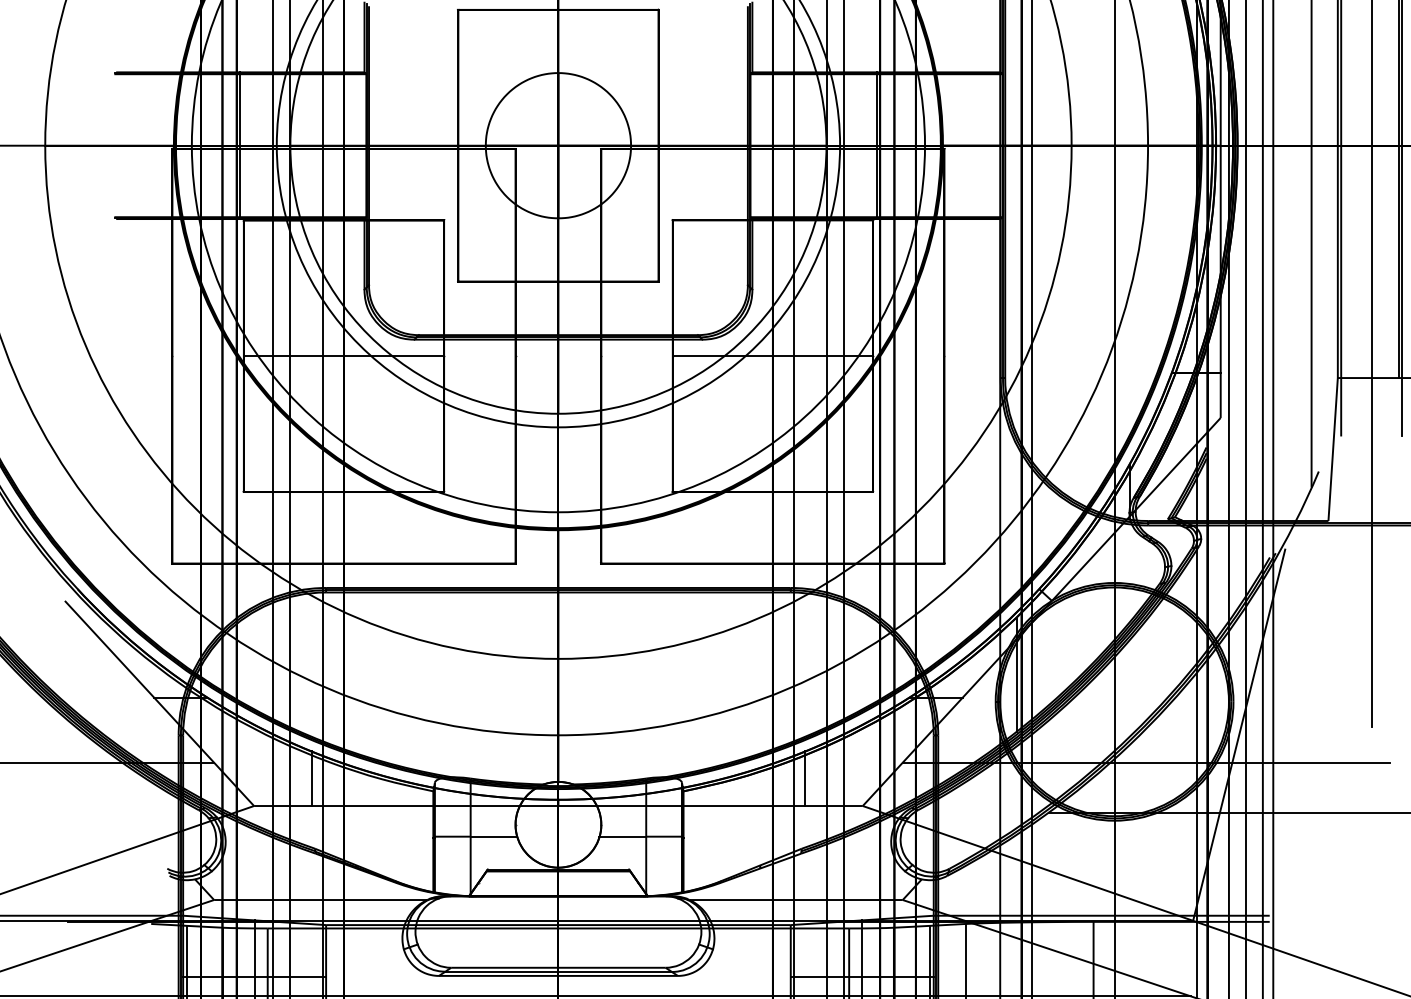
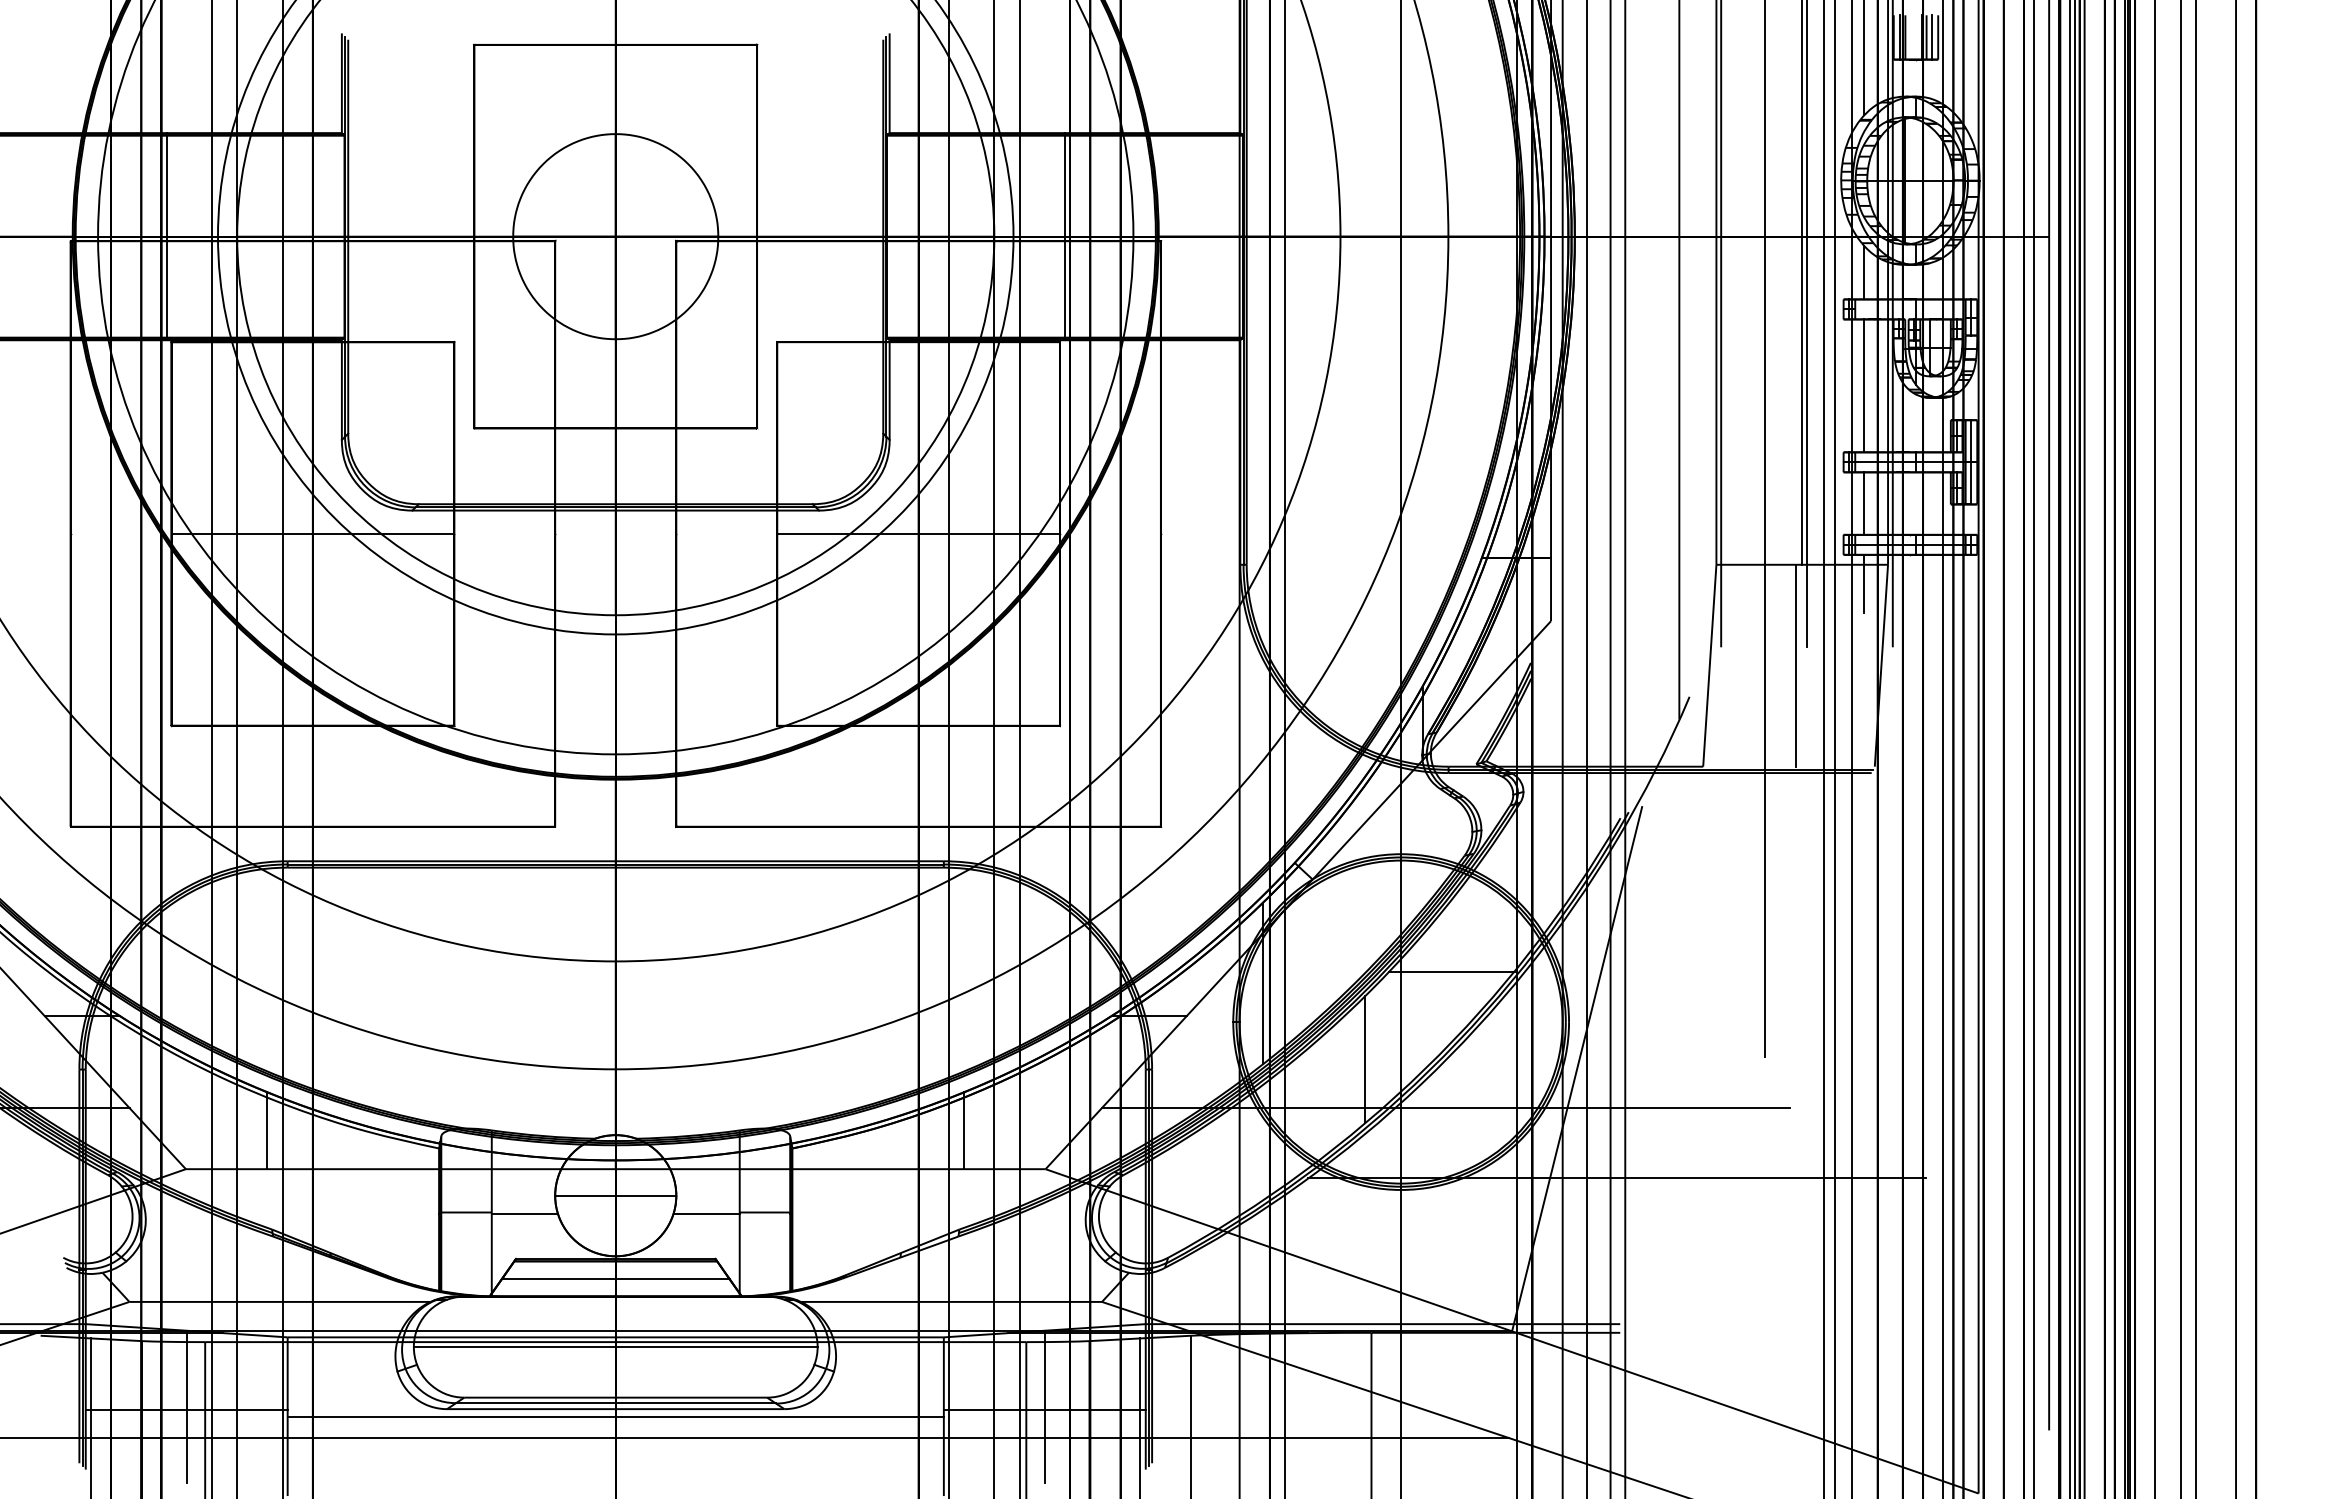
line: (1393, 449) -> (1795, 665), added
line: (1150, 666) -> (1451, 971), added
line: (1089, 728) -> (1365, 1059), added
line: (558, 824) -> (615, 1195), added
line: (558, 884) -> (615, 1279), added
line: (558, 932) -> (615, 1347), added
line: (558, 981) -> (615, 1416), added

